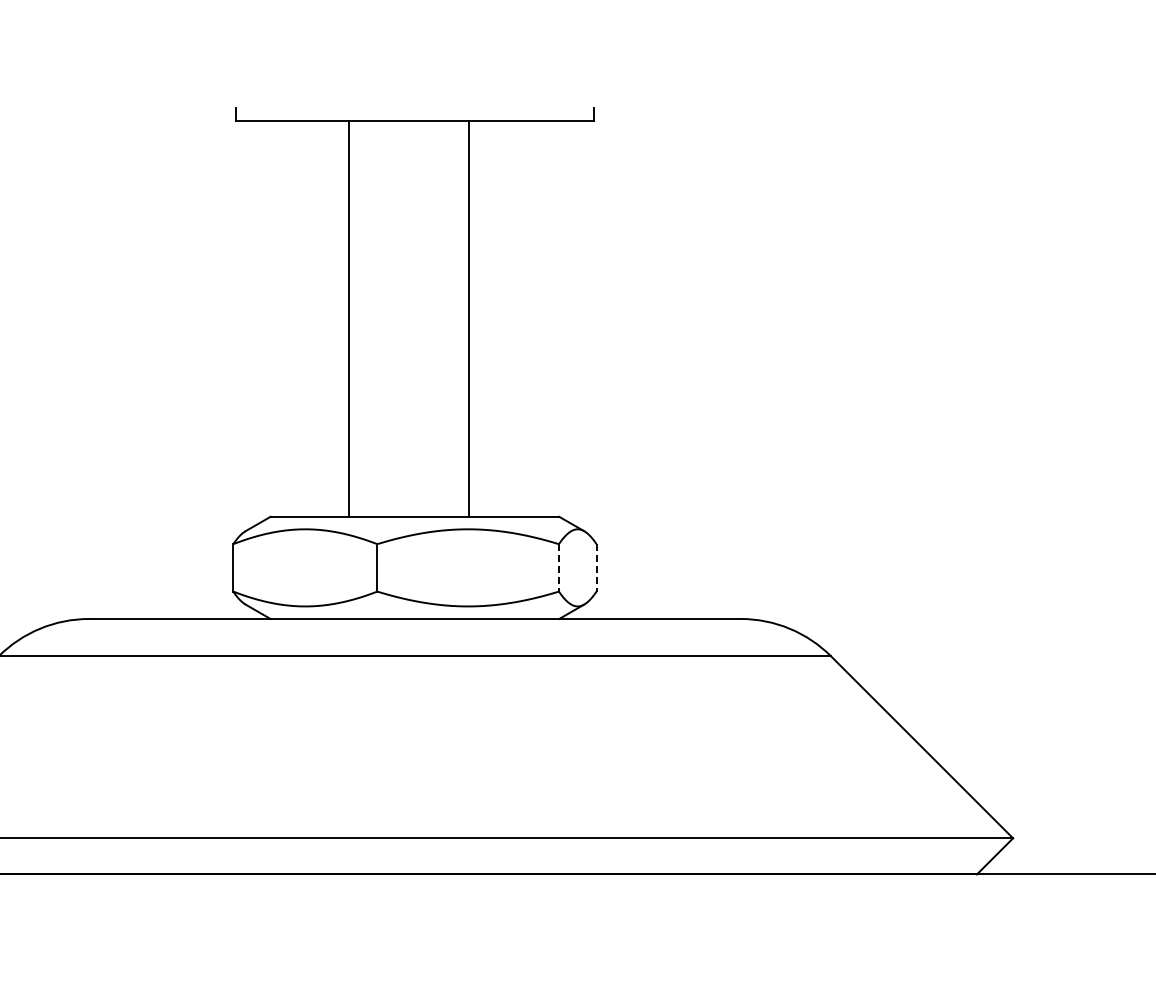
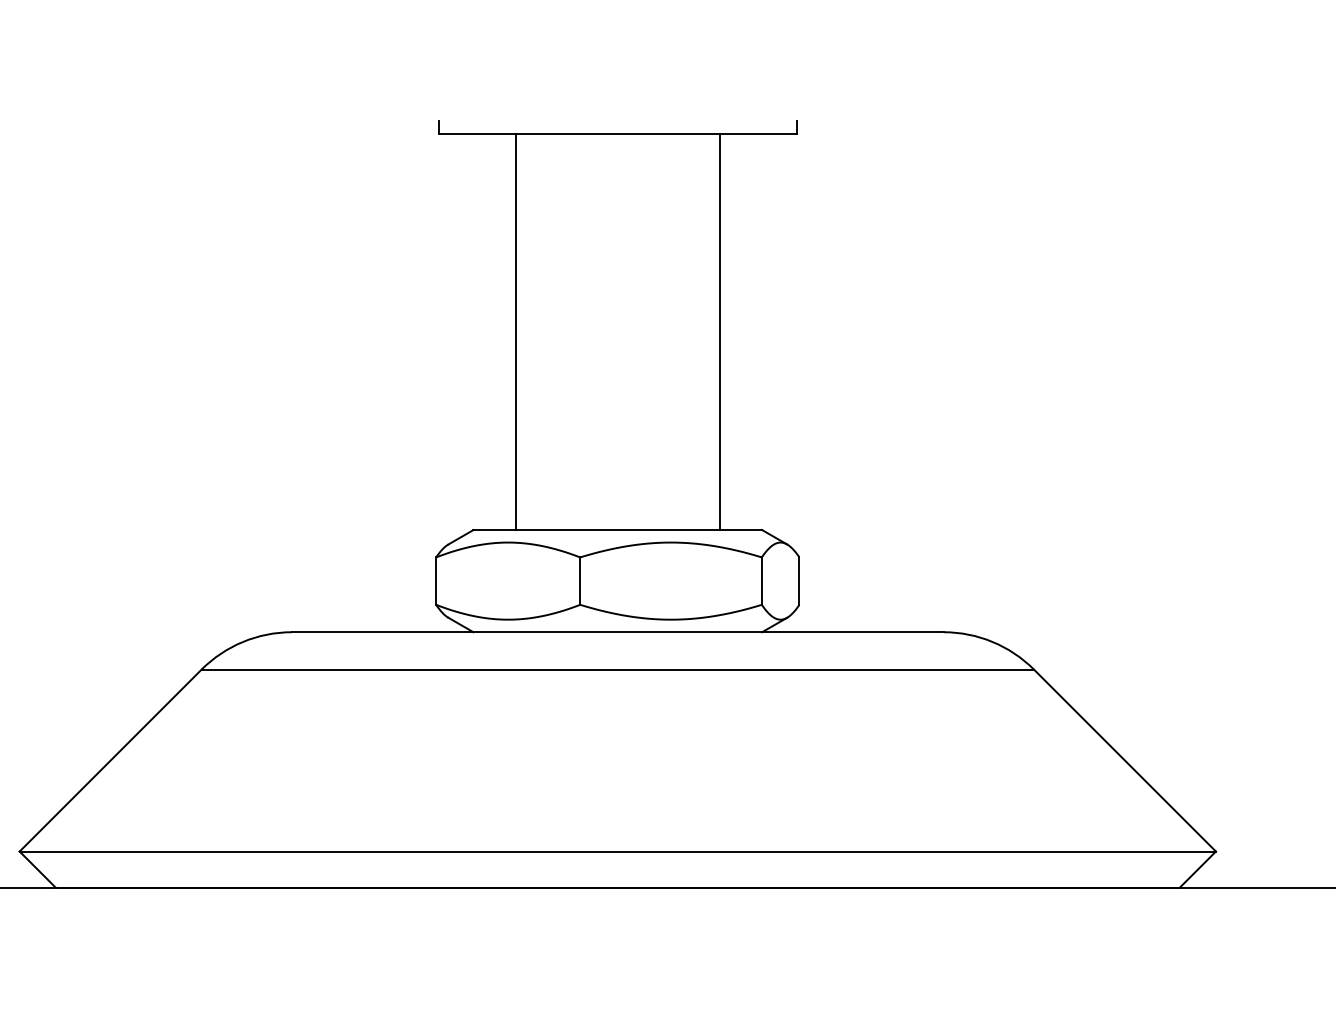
line: (348, 319) -> (515, 332), moved
line: (468, 319) -> (719, 332), moved
line: (558, 568) -> (761, 581), dashed -> solid
line: (596, 568) -> (799, 581), dashed -> solid

